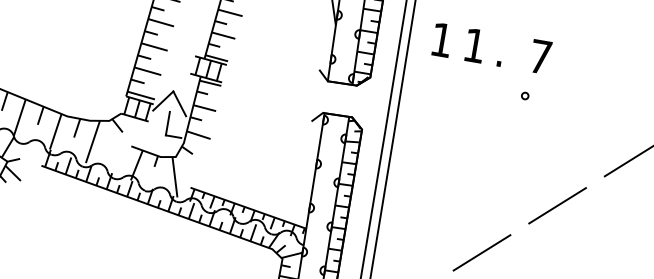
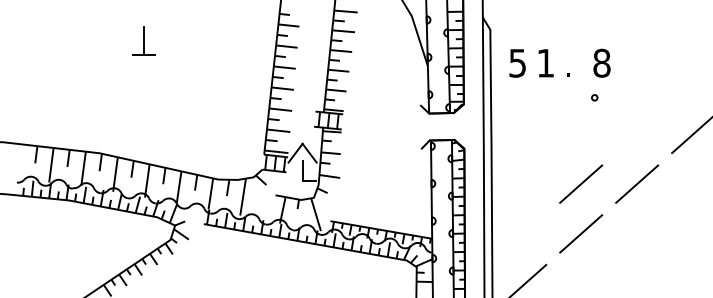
text: (441, 40) -> (517, 63), 1 -> 5
text: (540, 55) -> (601, 62), 7 -> 8
line: (492, 193) -> (581, 183), added

